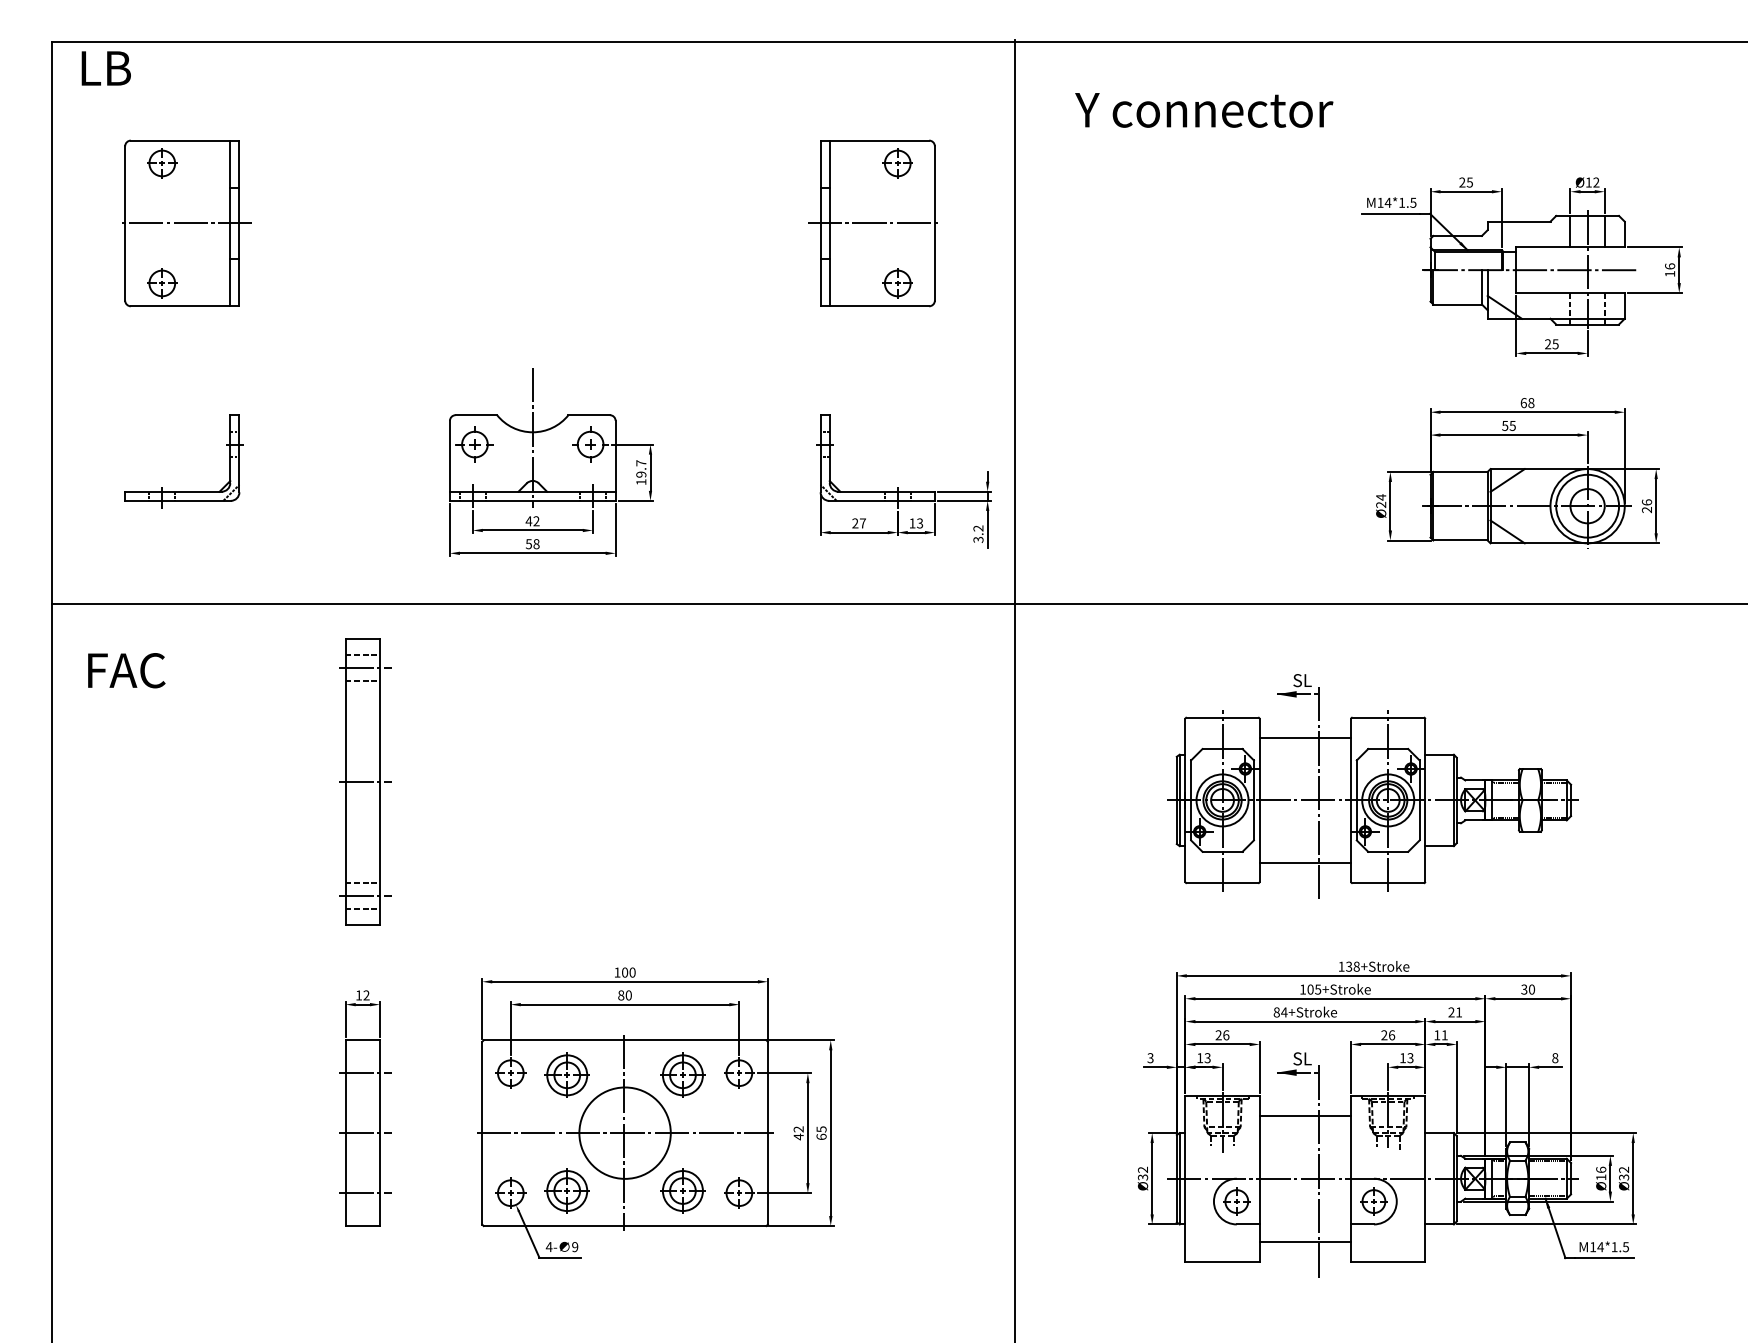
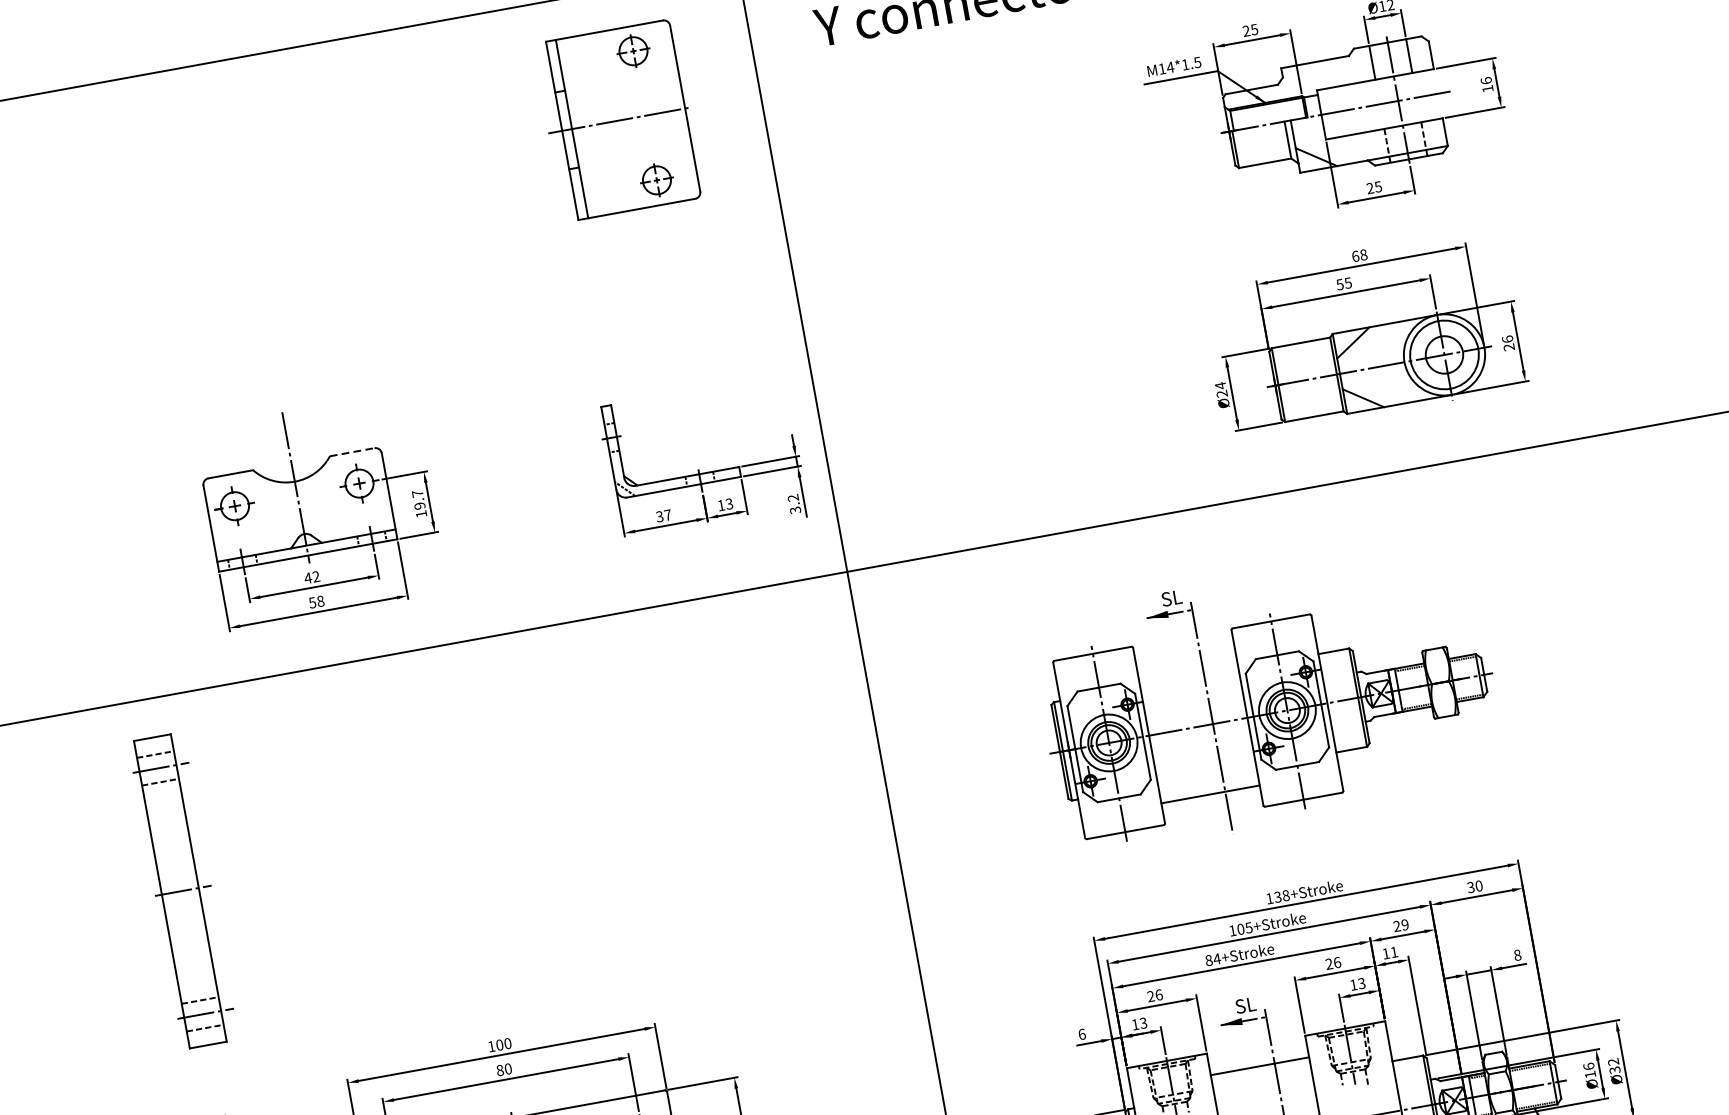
part: (872, 223) -> (618, 120), moved
line: (589, 415) -> (352, 452), solid -> dashed
text: (855, 523) -> (659, 516), 27 -> 37
line: (1305, 737) -> (1186, 659), removed
text: (1459, 1012) -> (1405, 924), 21 -> 29
text: (1150, 1058) -> (1082, 1034), 3 -> 6

